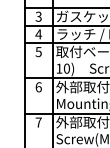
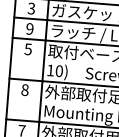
text: (38, 34) -> (29, 29), 4 -> 9
text: (38, 87) -> (24, 90), 6 -> 8

